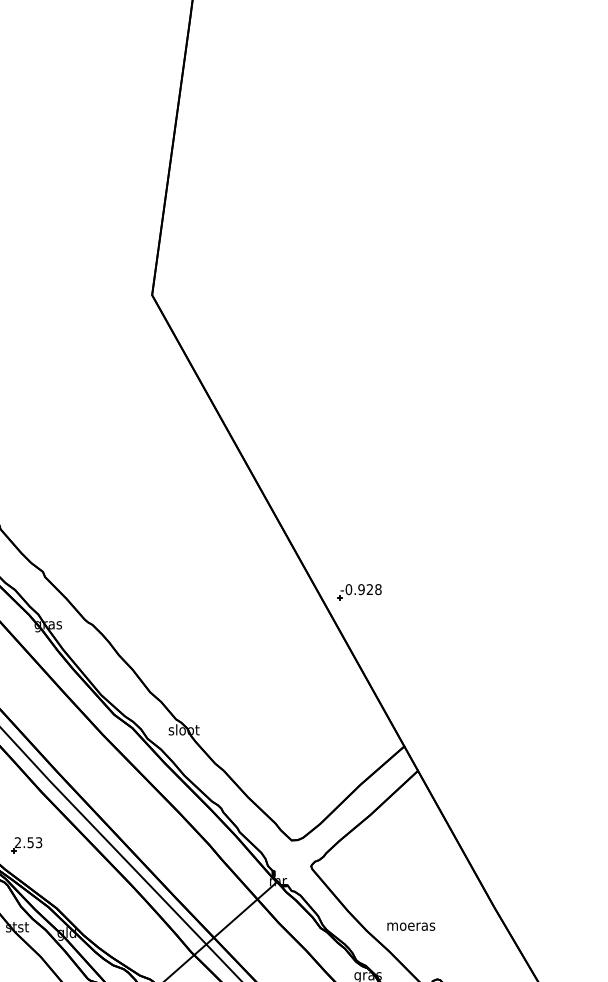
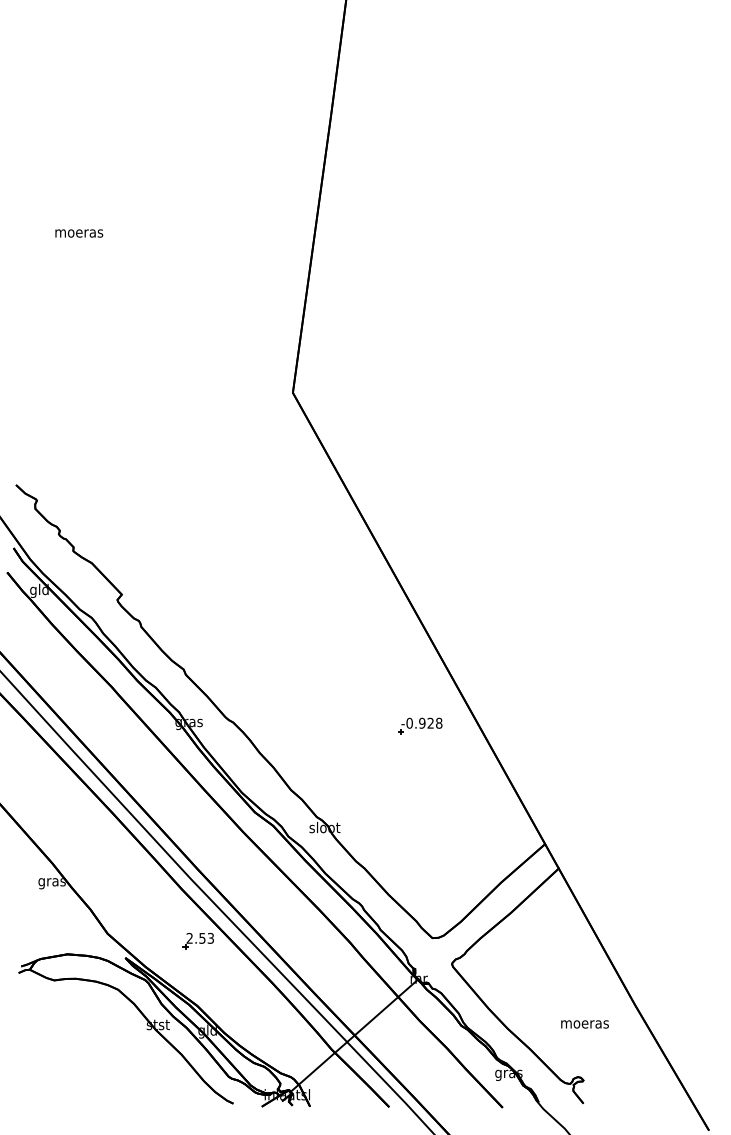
part: (359, 591) -> (420, 725), moved
part: (25, 844) -> (197, 940), moved
text: (410, 926) -> (584, 1024), moved

